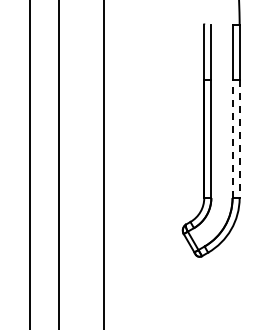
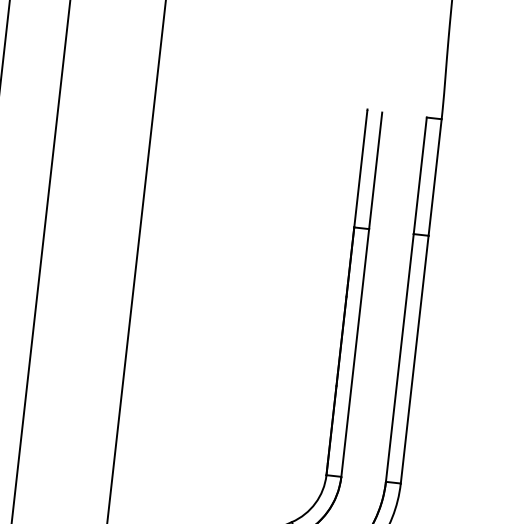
line: (232, 139) -> (399, 358), dashed -> solid
line: (239, 139) -> (414, 360), dashed -> solid

